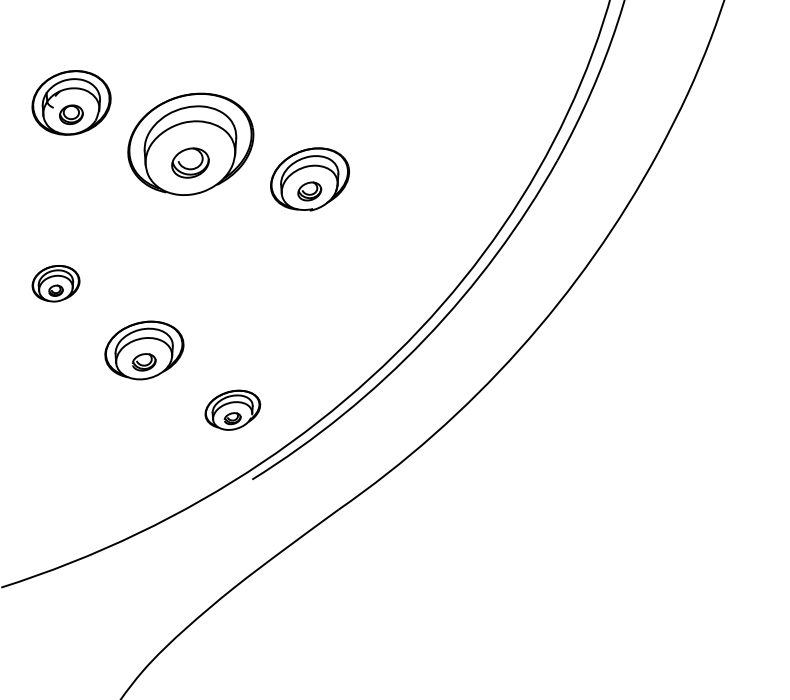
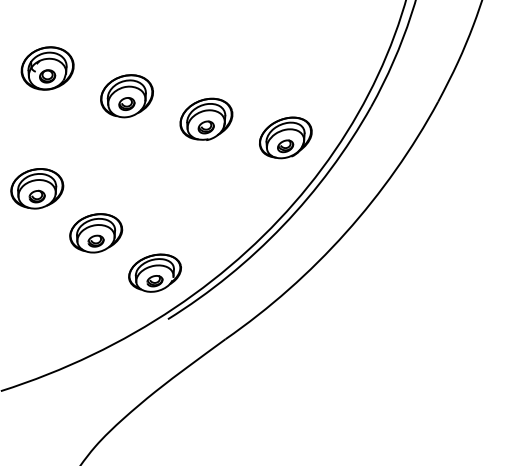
part: (189, 144) -> (126, 96), size x0.62
part: (428, 206) -> (285, 137), added
part: (56, 283) -> (37, 188), size x1.67
part: (232, 409) -> (154, 272), size x1.43

